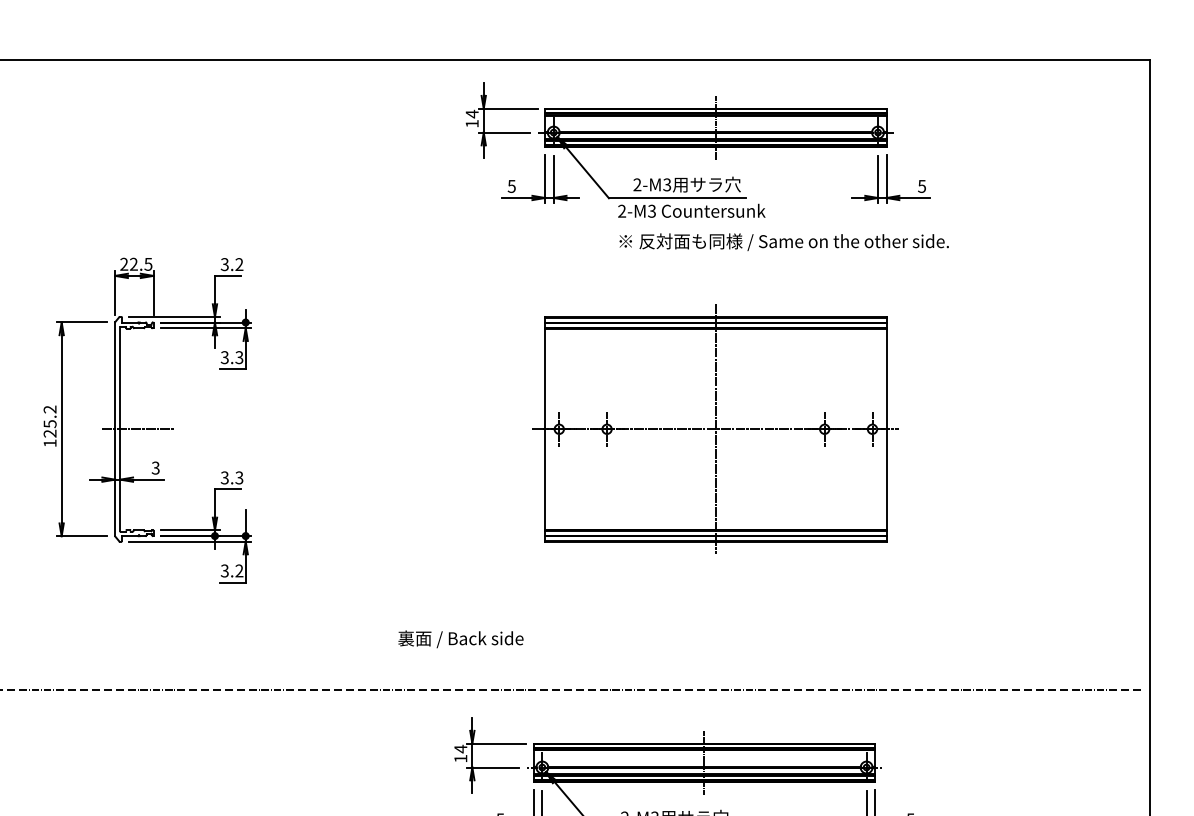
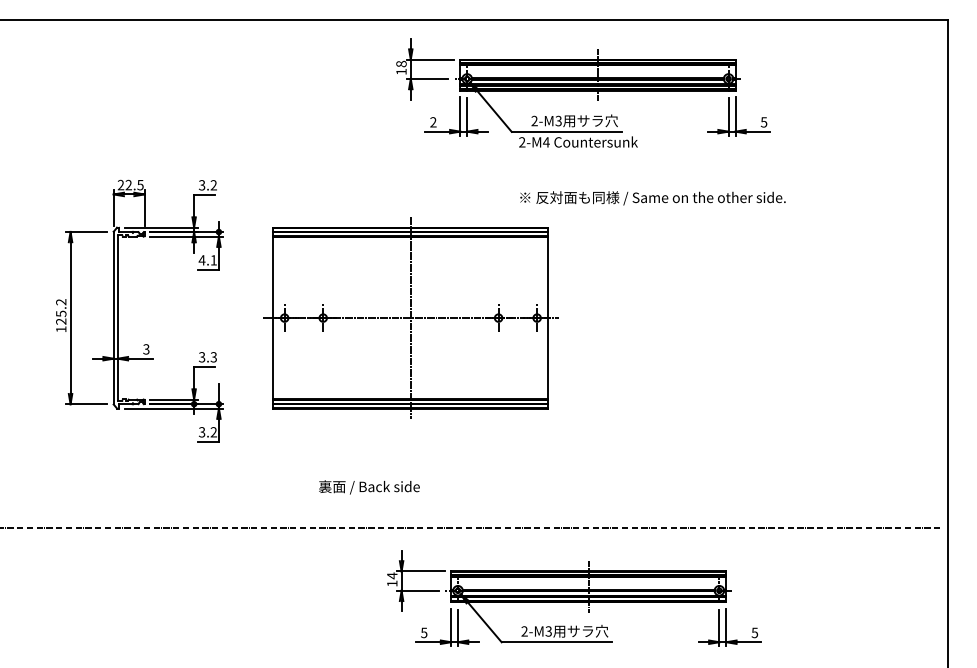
text: (472, 113) -> (401, 63), 14 -> 18
text: (511, 186) -> (433, 122), 5 -> 2
text: (652, 211) -> (546, 142), 2-M3 -> 2-M4
text: (783, 242) -> (652, 198), moved
text: (231, 357) -> (207, 260), 3.3 -> 4.1
part: (715, 428) -> (410, 317), moved
line: (138, 429) -> (132, 318), removed
text: (461, 639) -> (369, 487), moved

